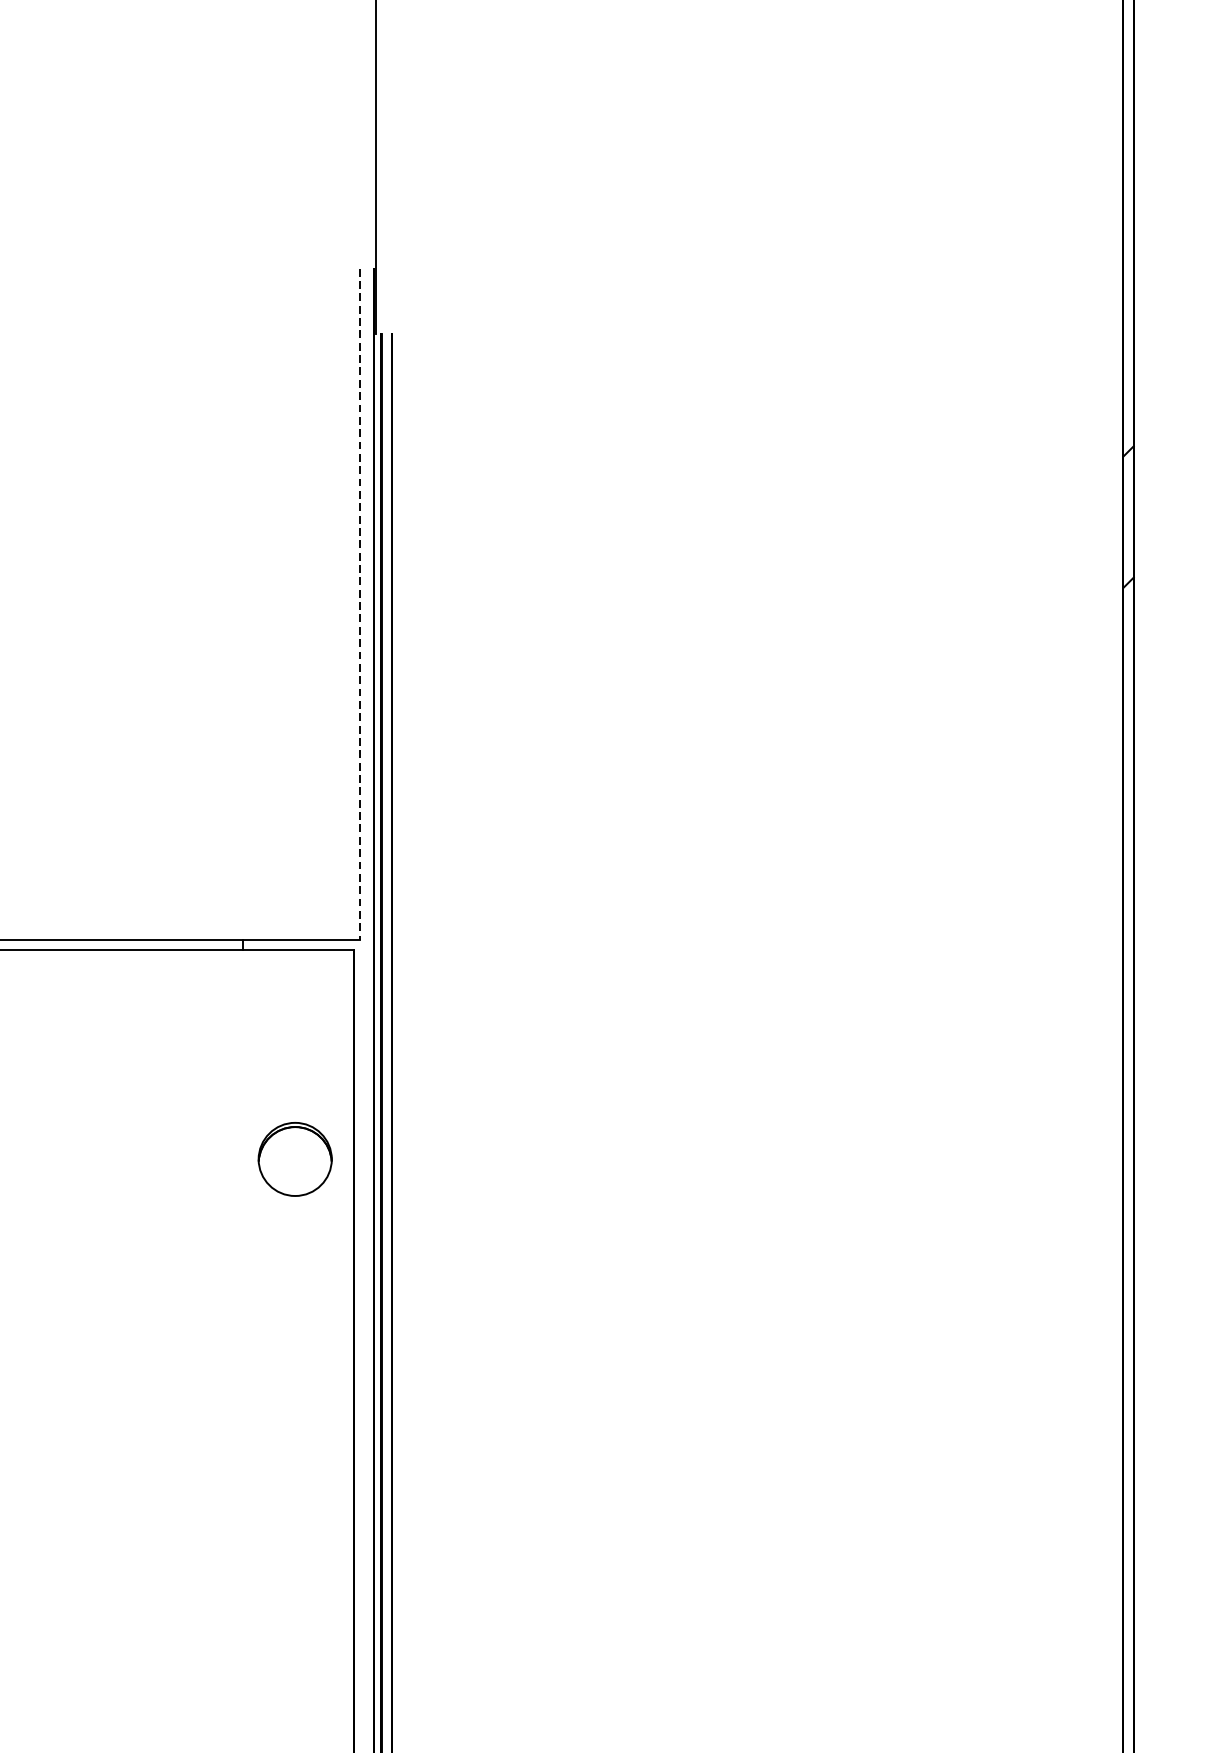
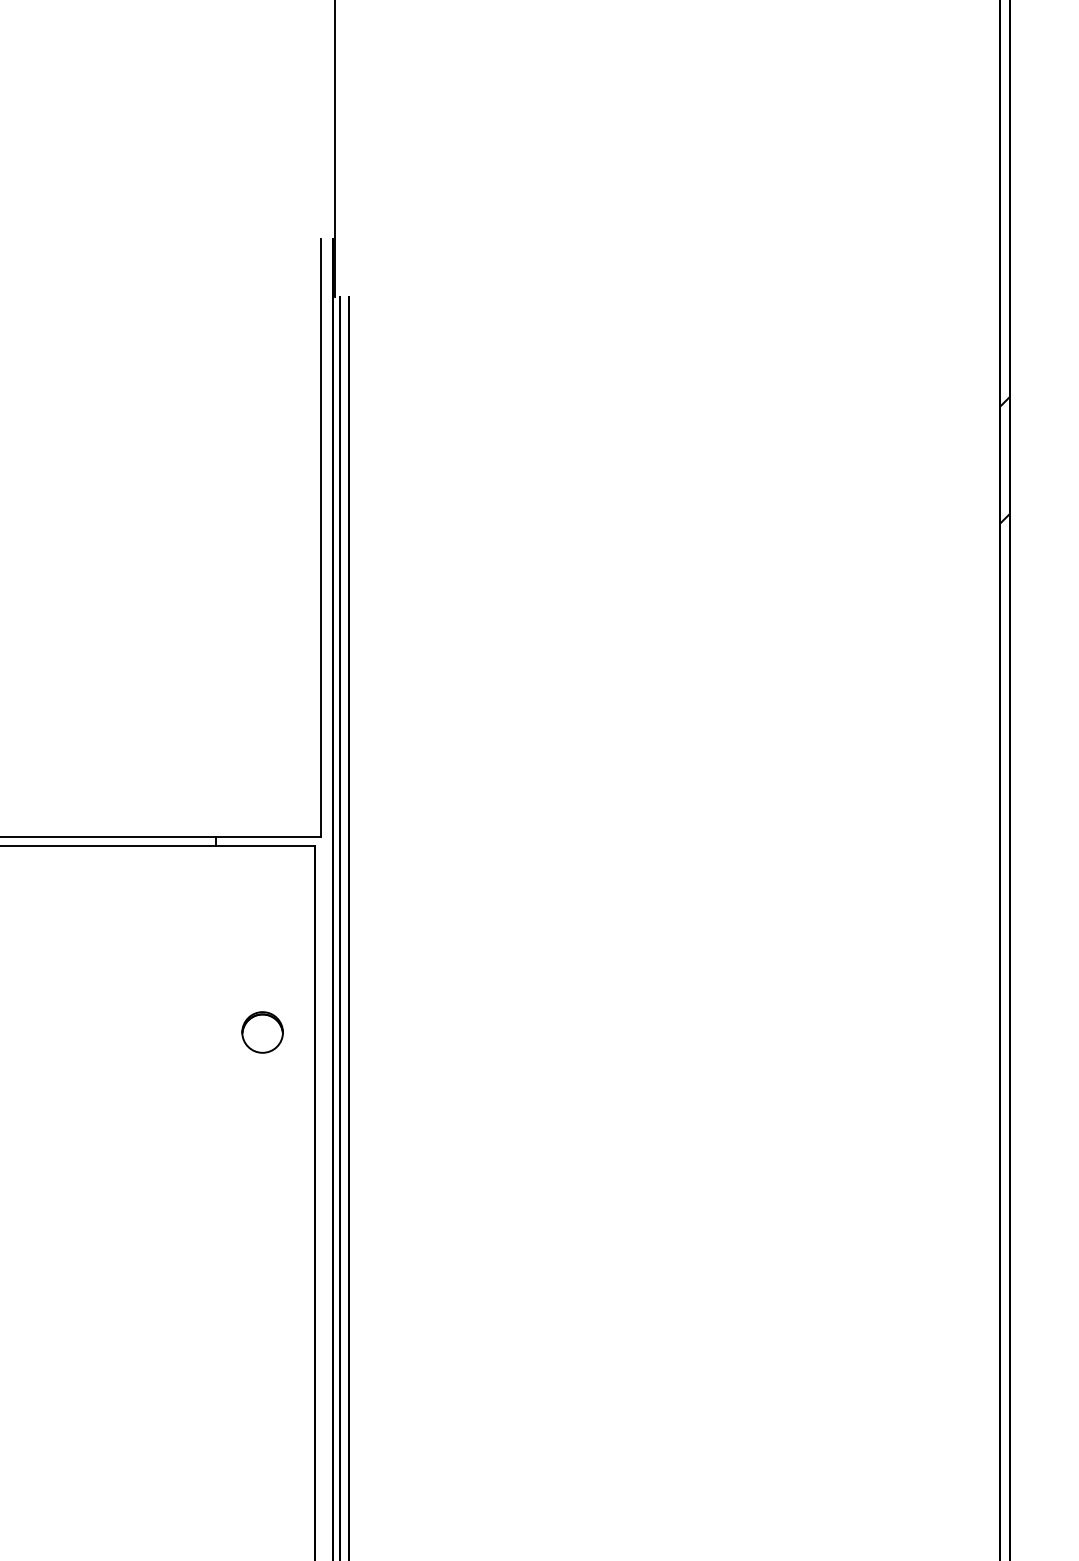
line: (360, 604) -> (320, 538), dashed -> solid
part: (294, 1159) -> (262, 1032), size x0.62

